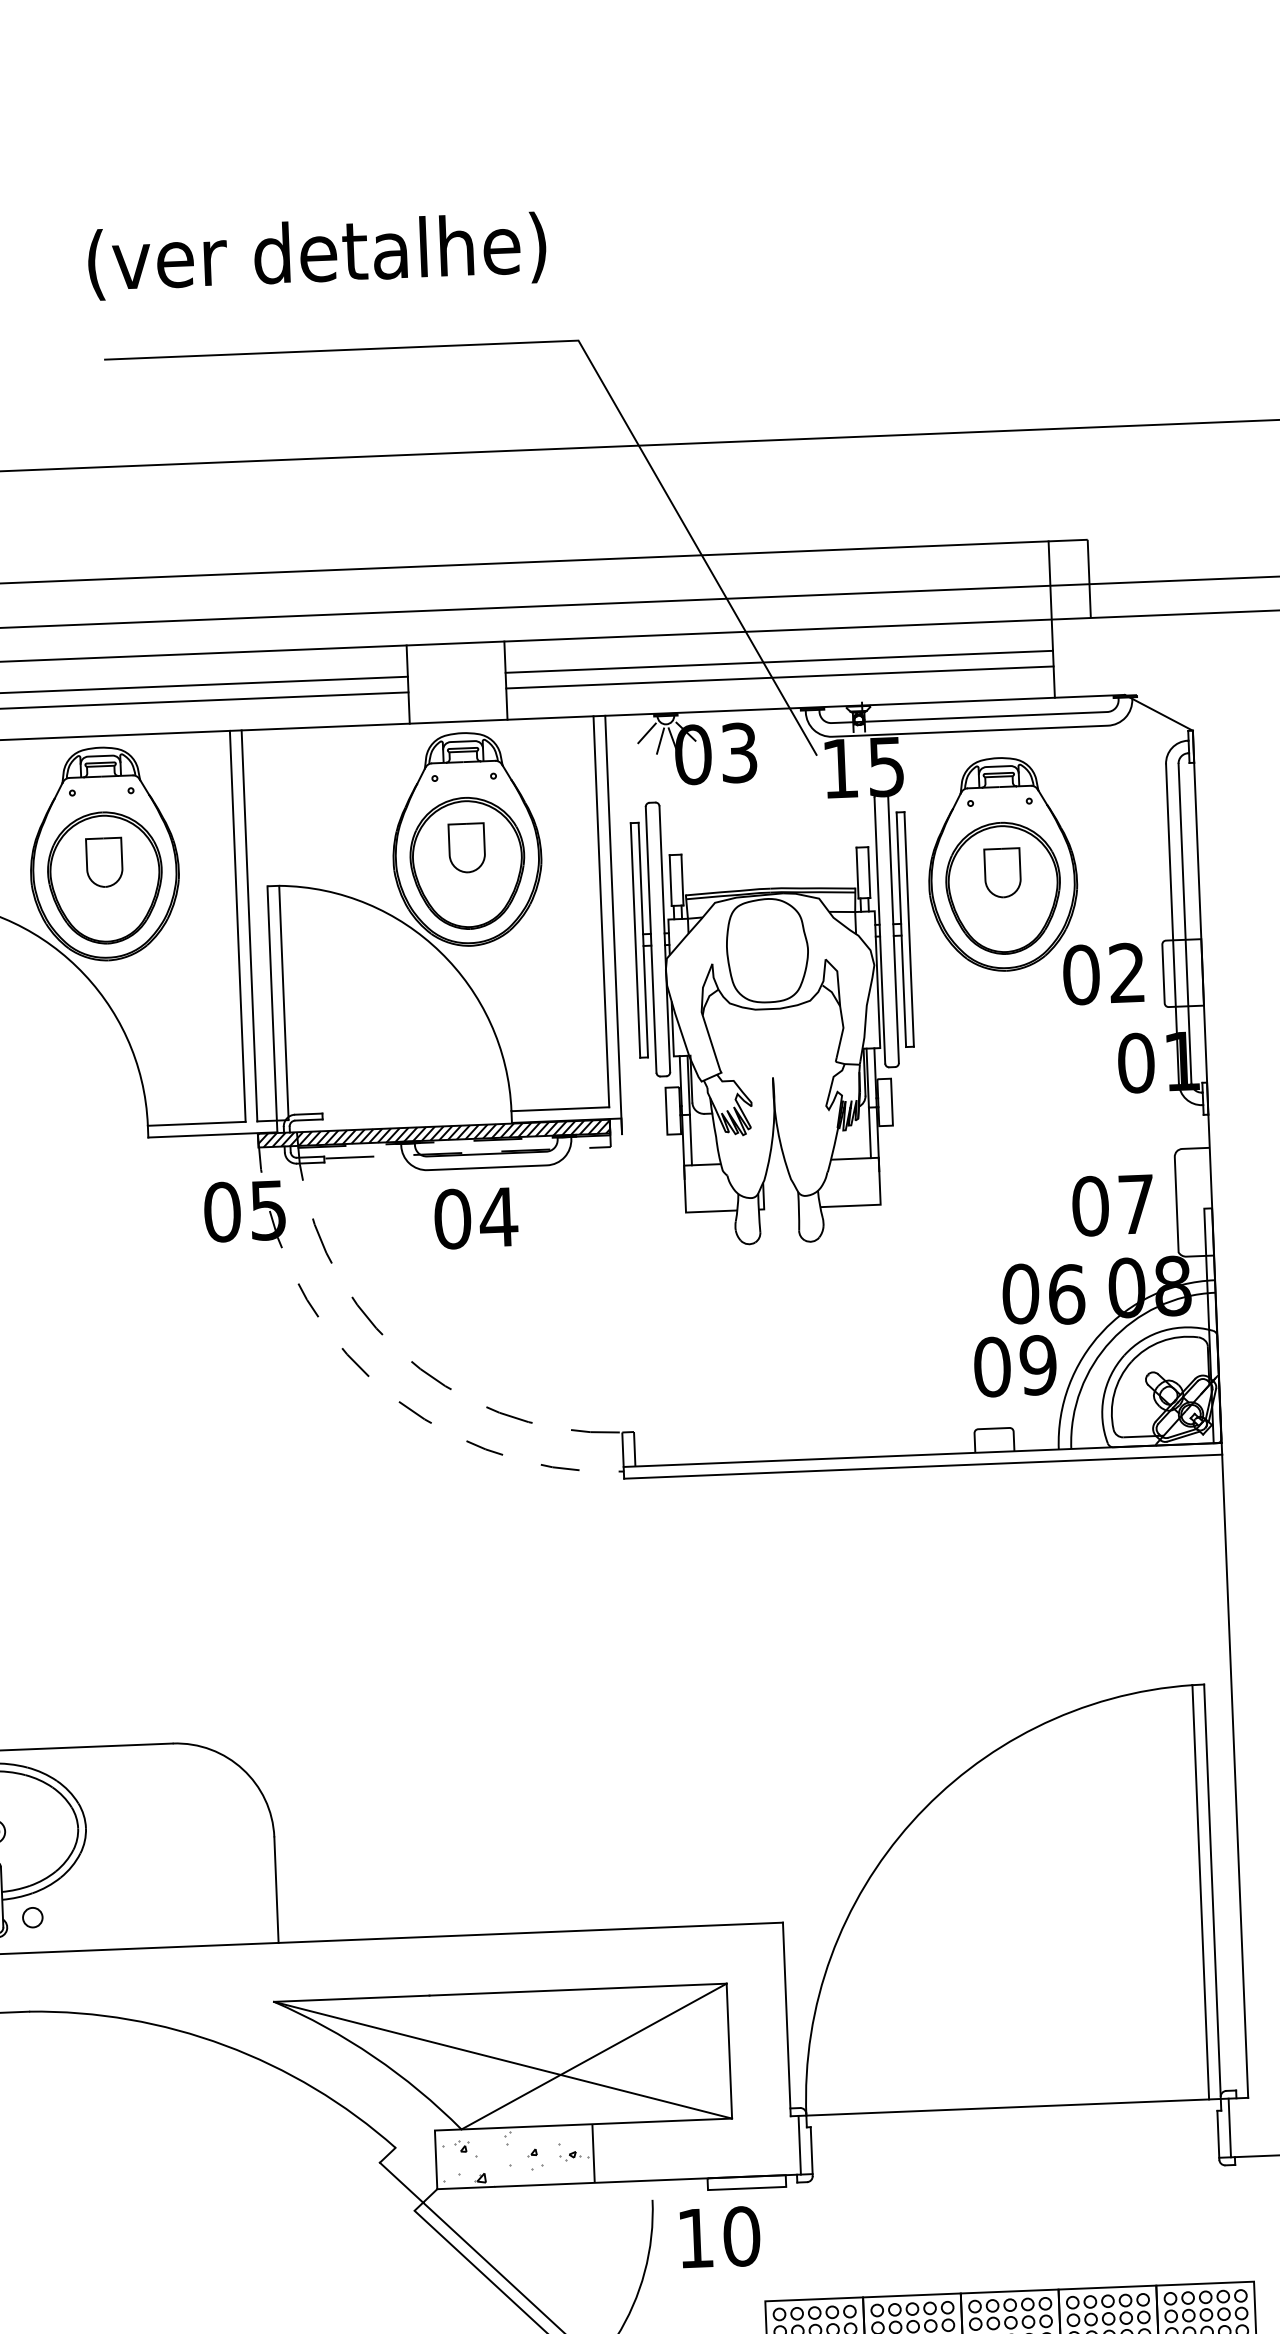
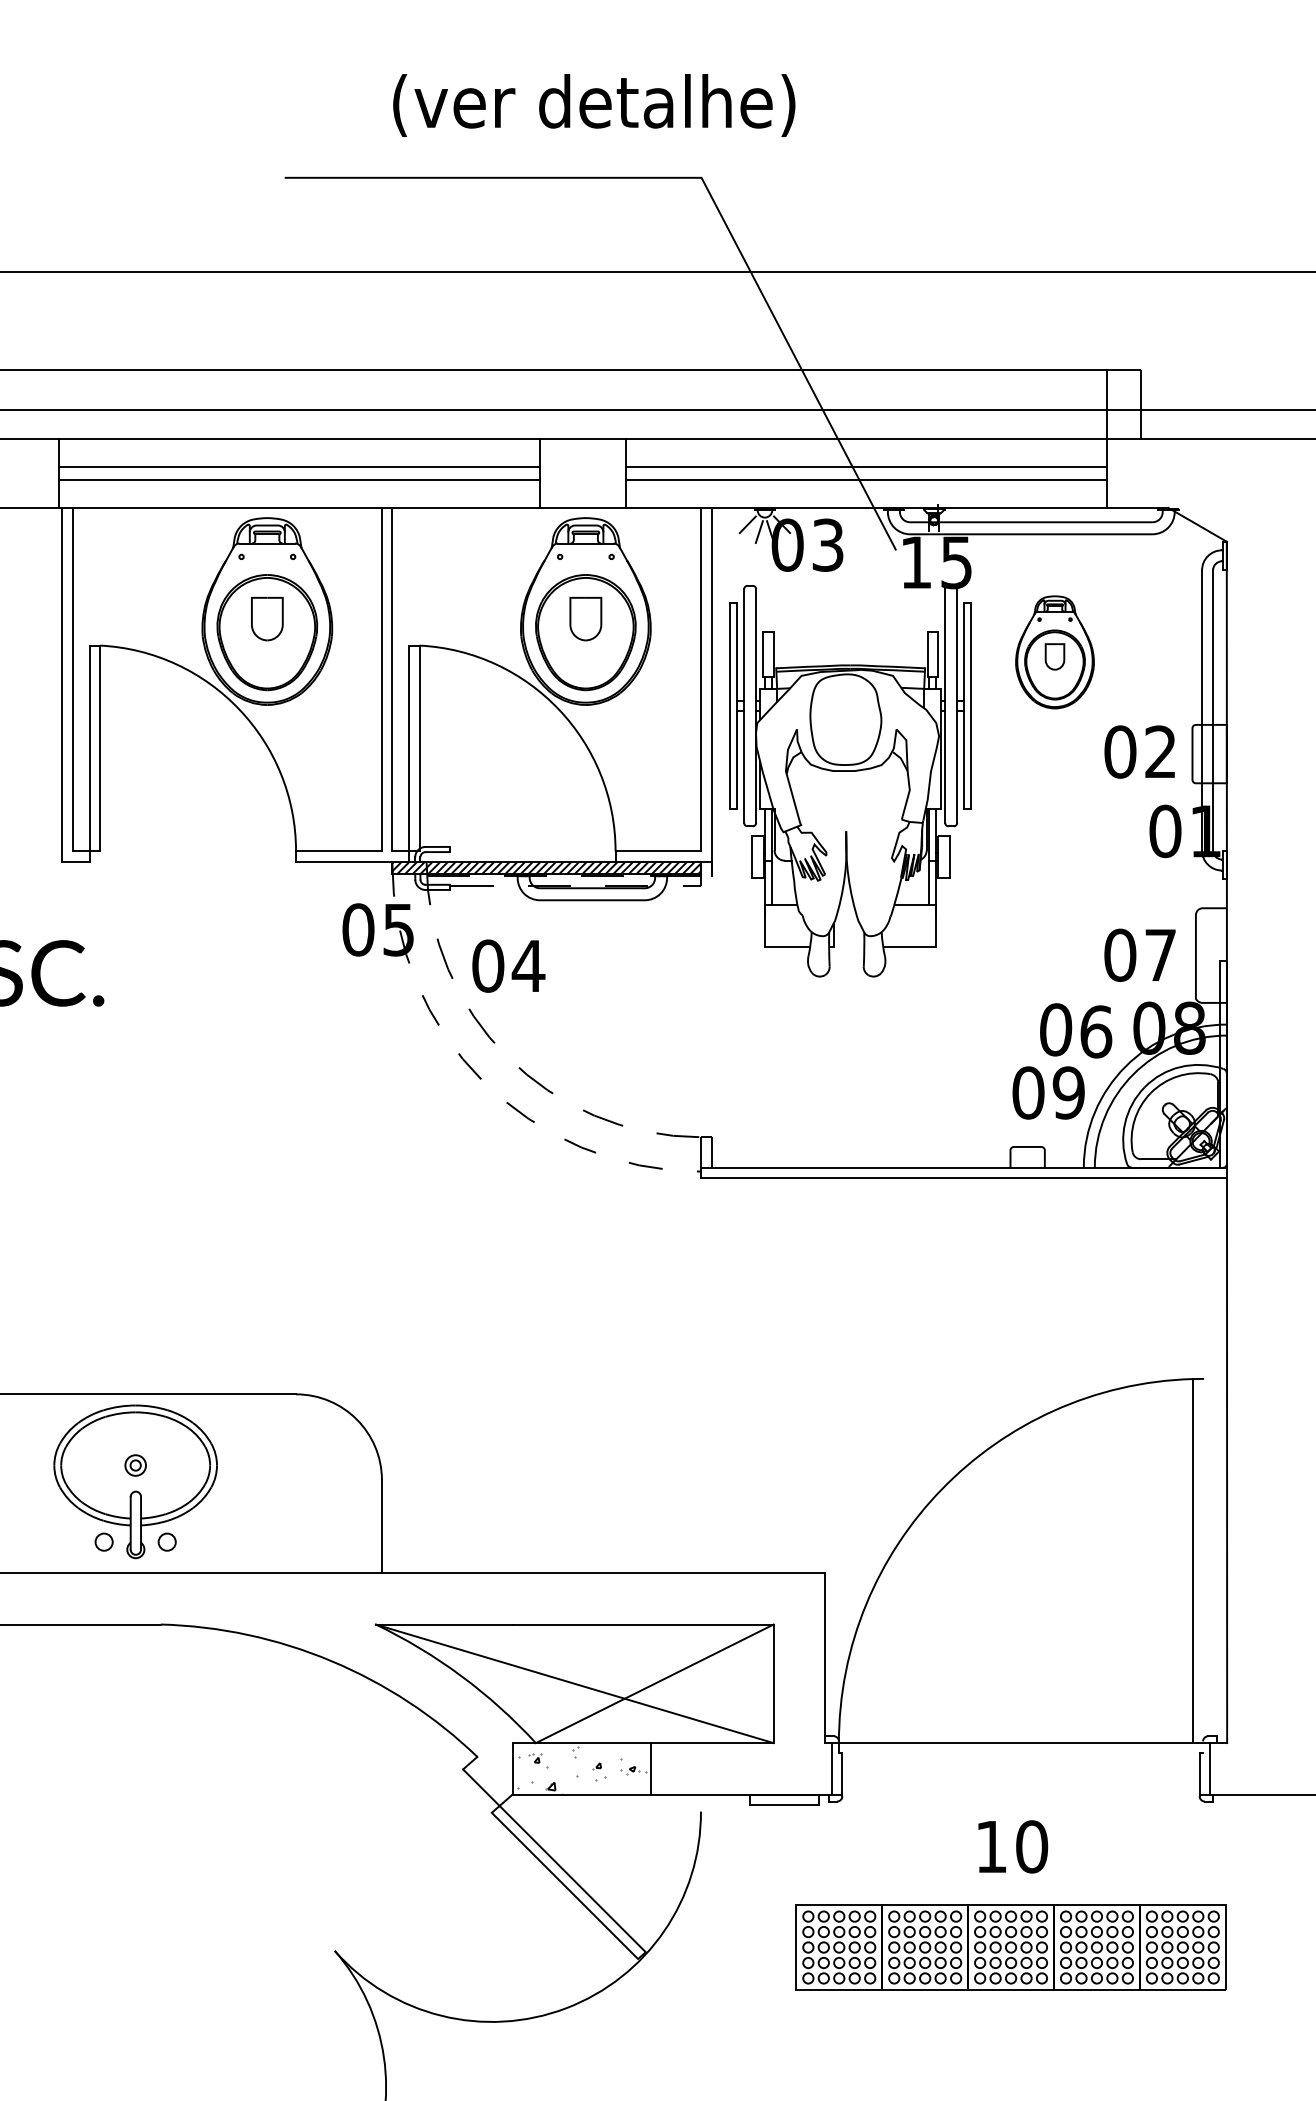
text: (317, 256) -> (594, 105), moved
part: (1001, 864) -> (1054, 652), size x0.6
text: (475, 1217) -> (508, 965), moved
line: (1213, 1896) -> (1203, 1565), removed
text: (720, 2236) -> (1013, 1846), moved

